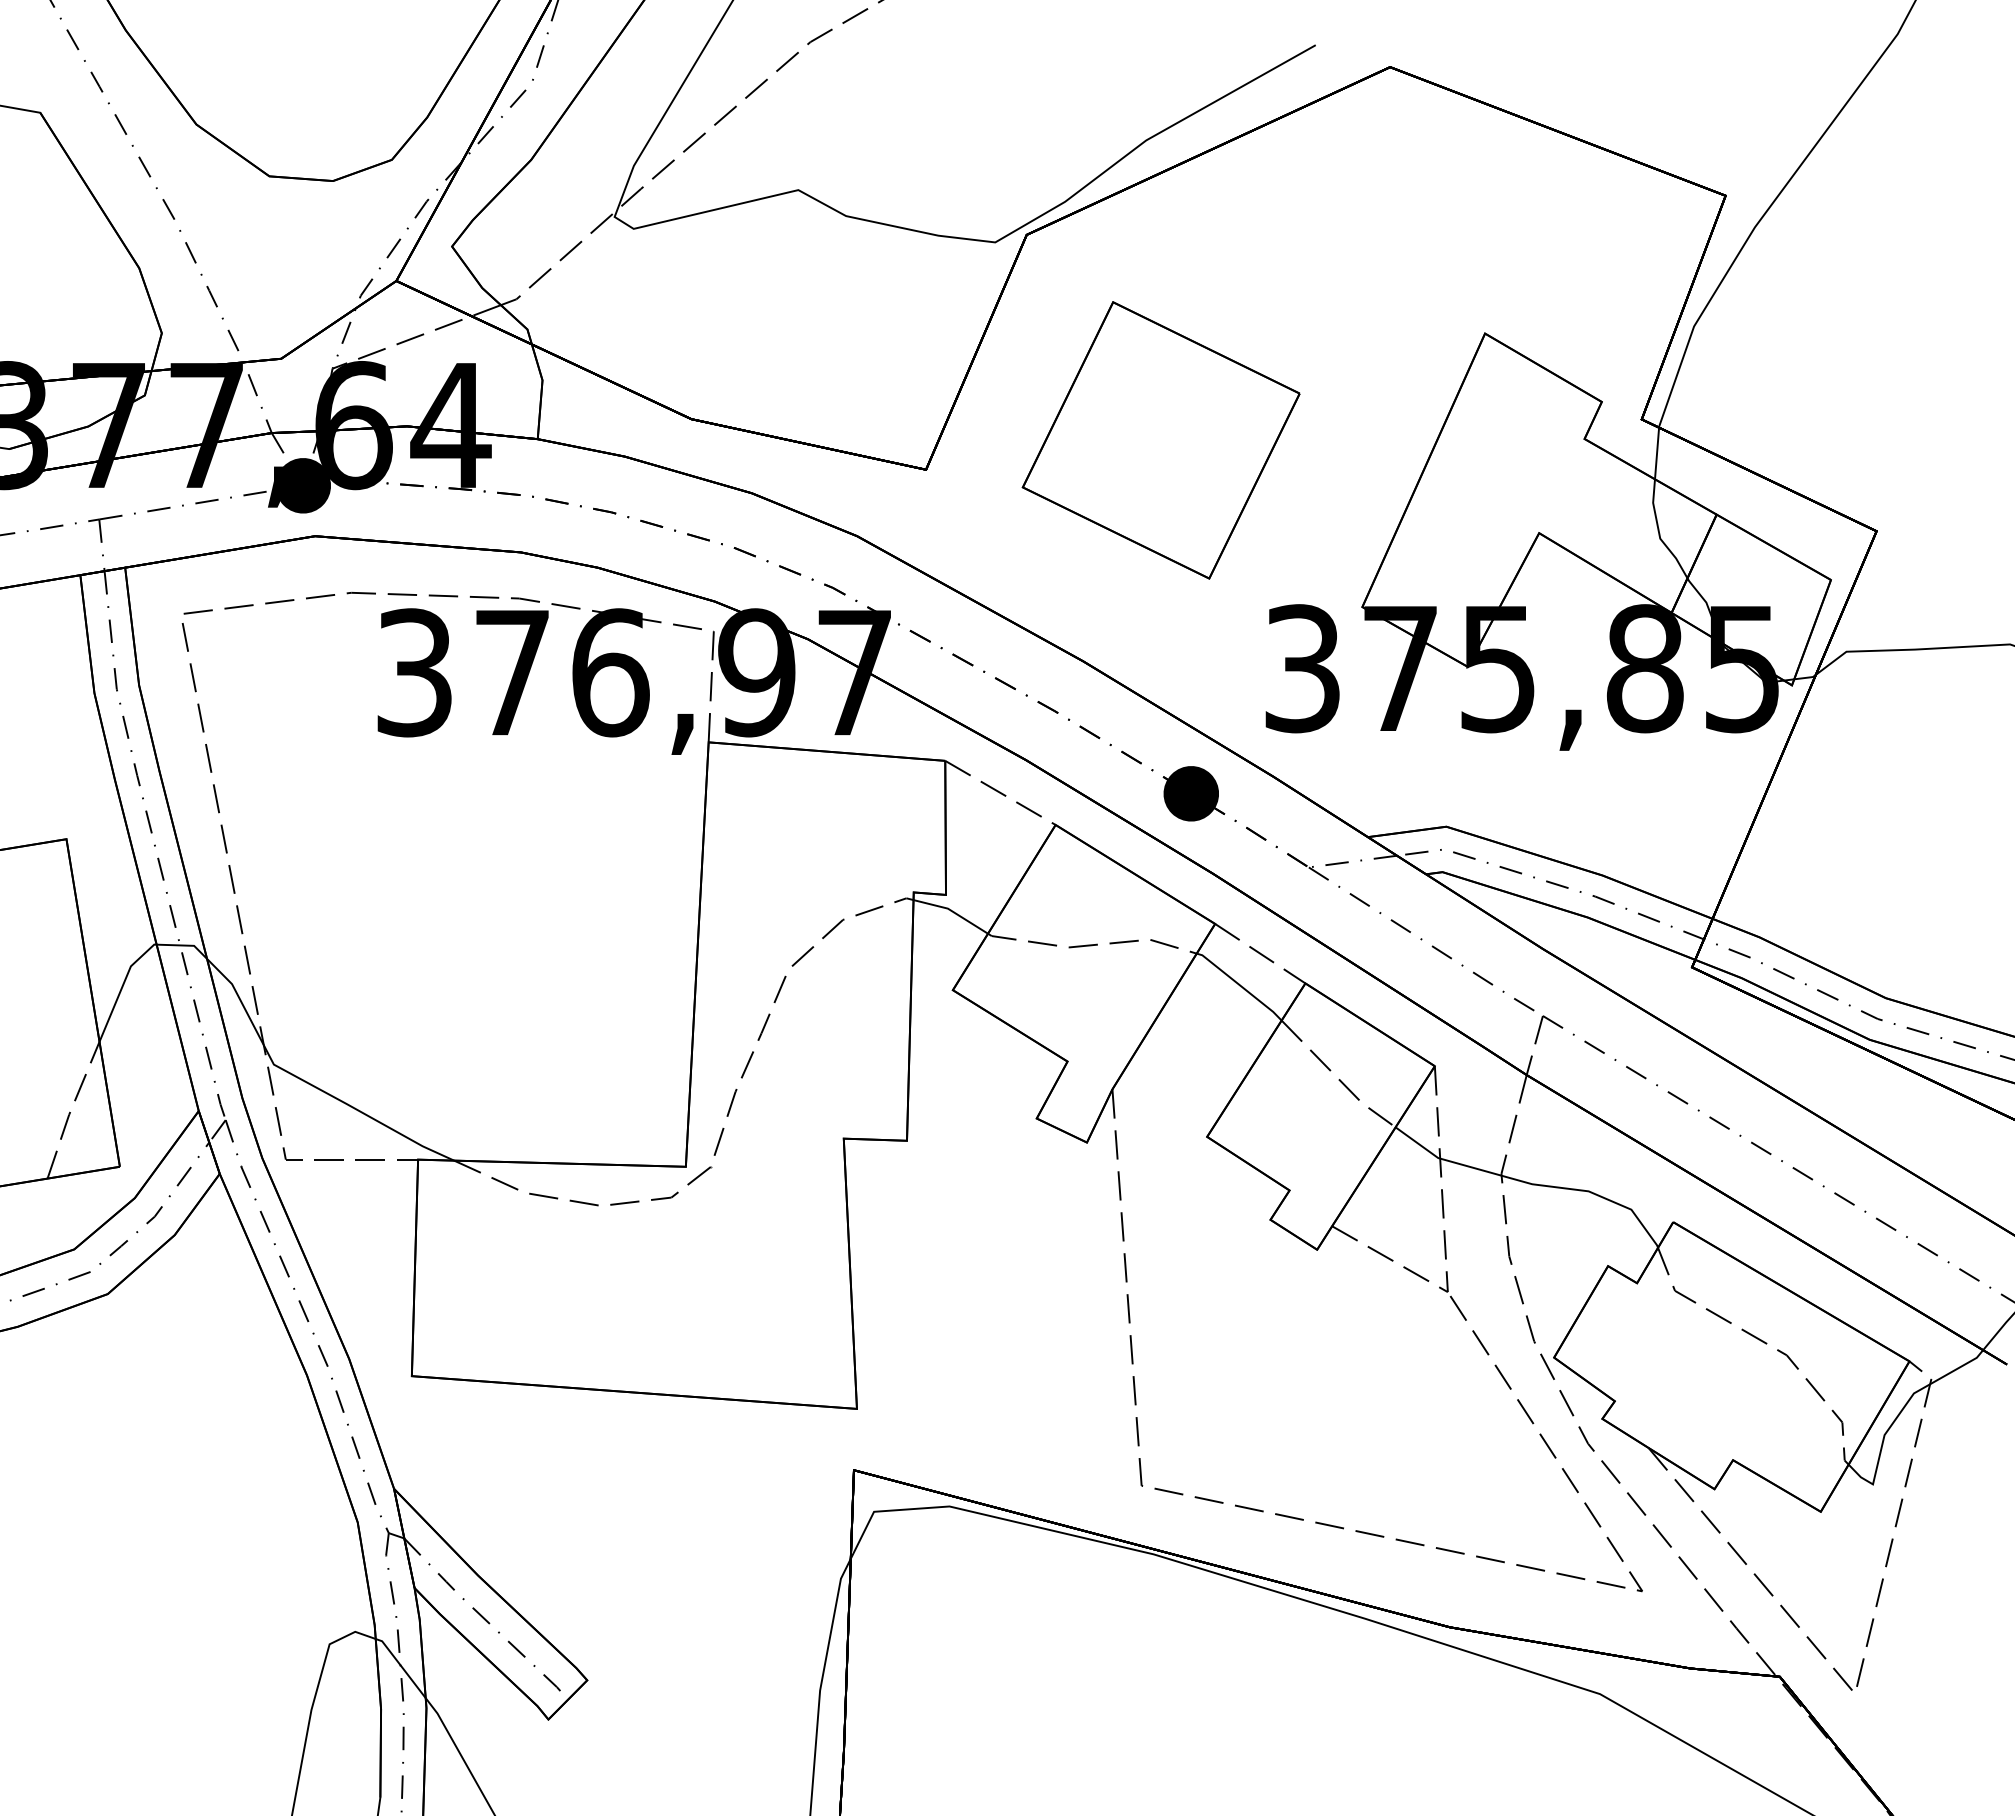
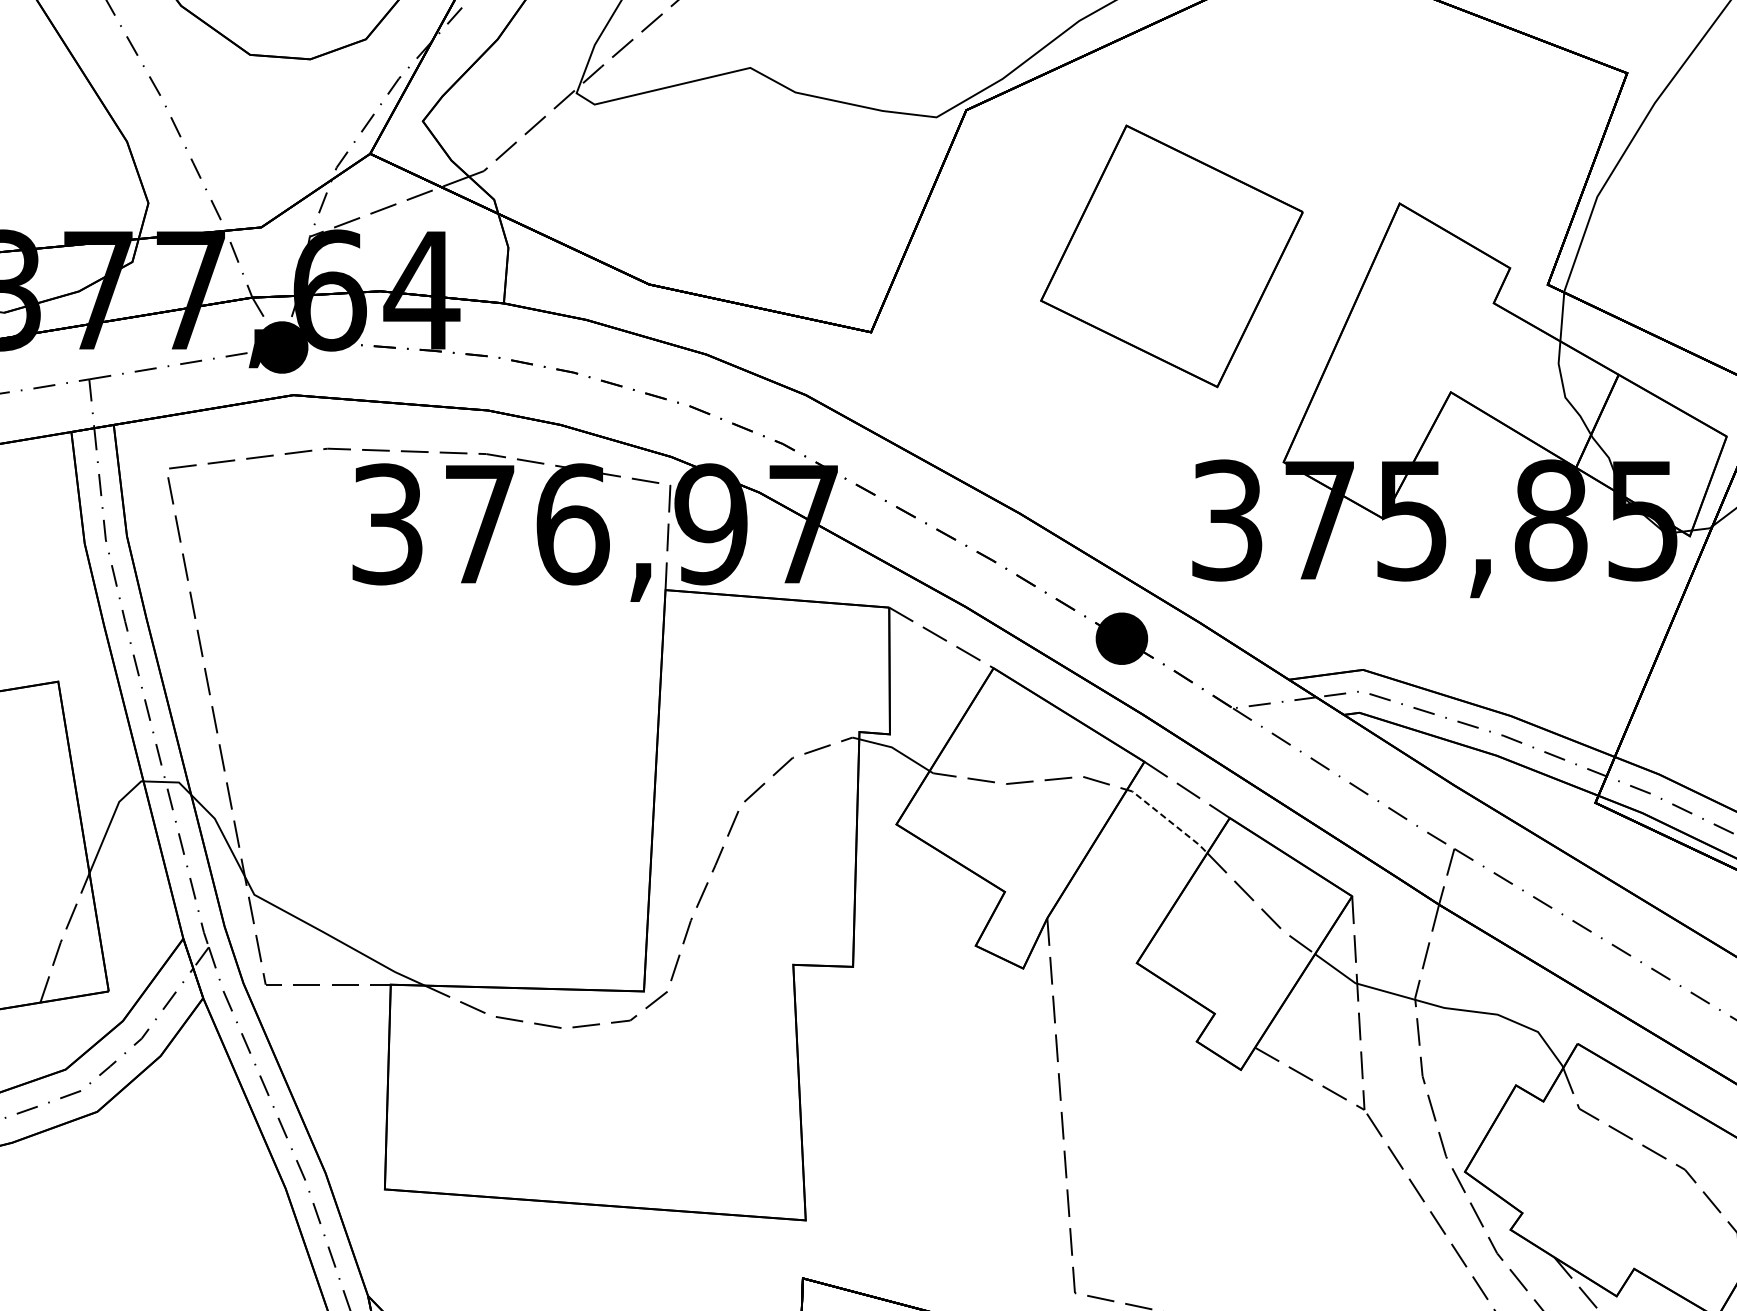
part: (1160, 440) -> (1171, 256), moved
line: (1240, 985) -> (1168, 820), solid -> dashed

